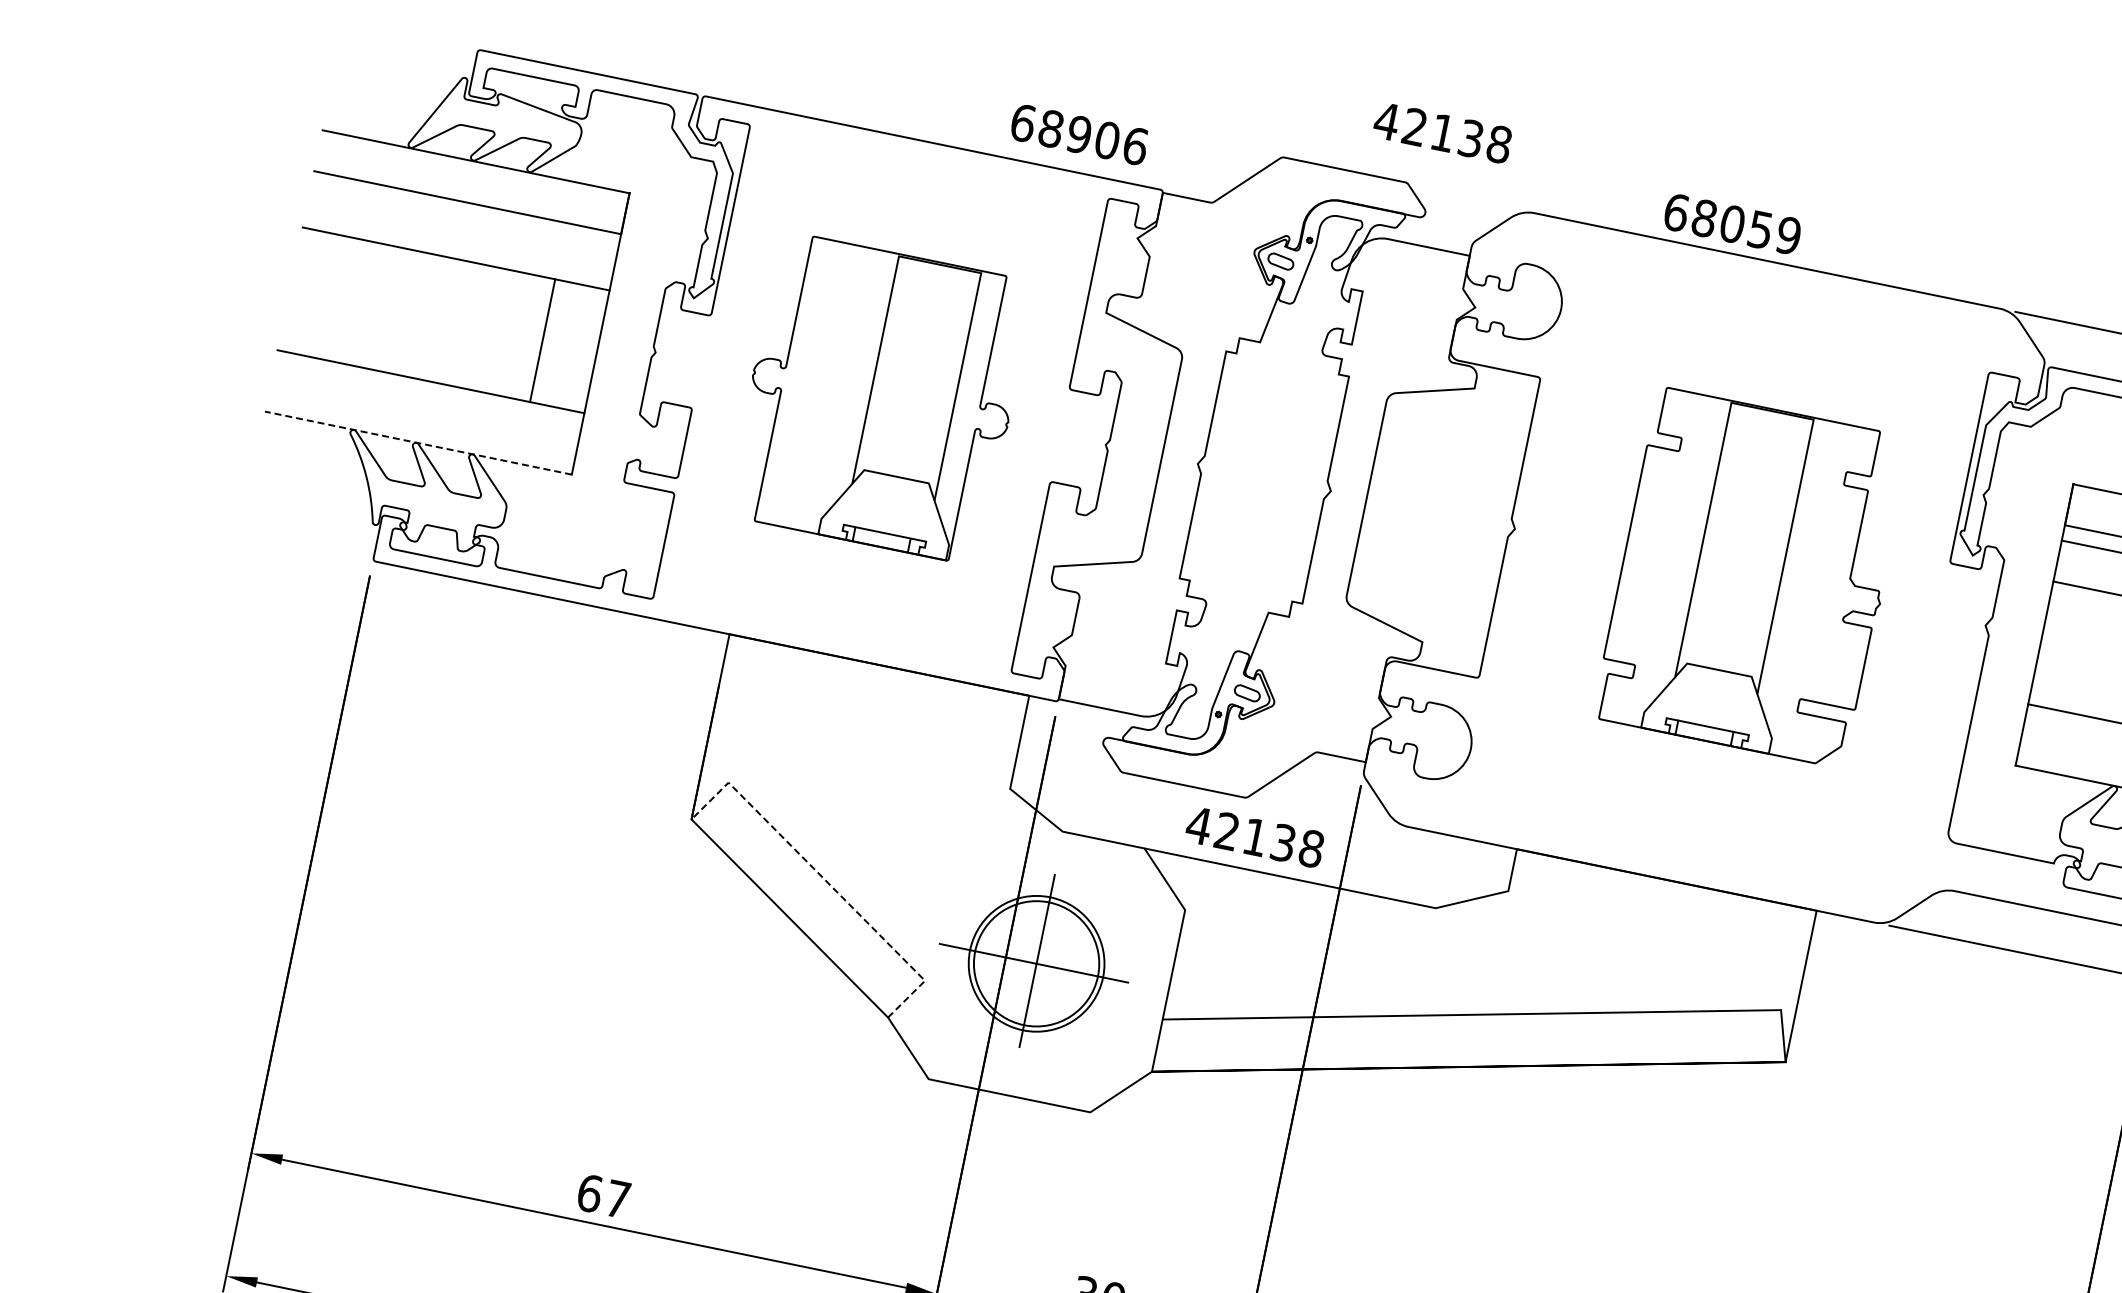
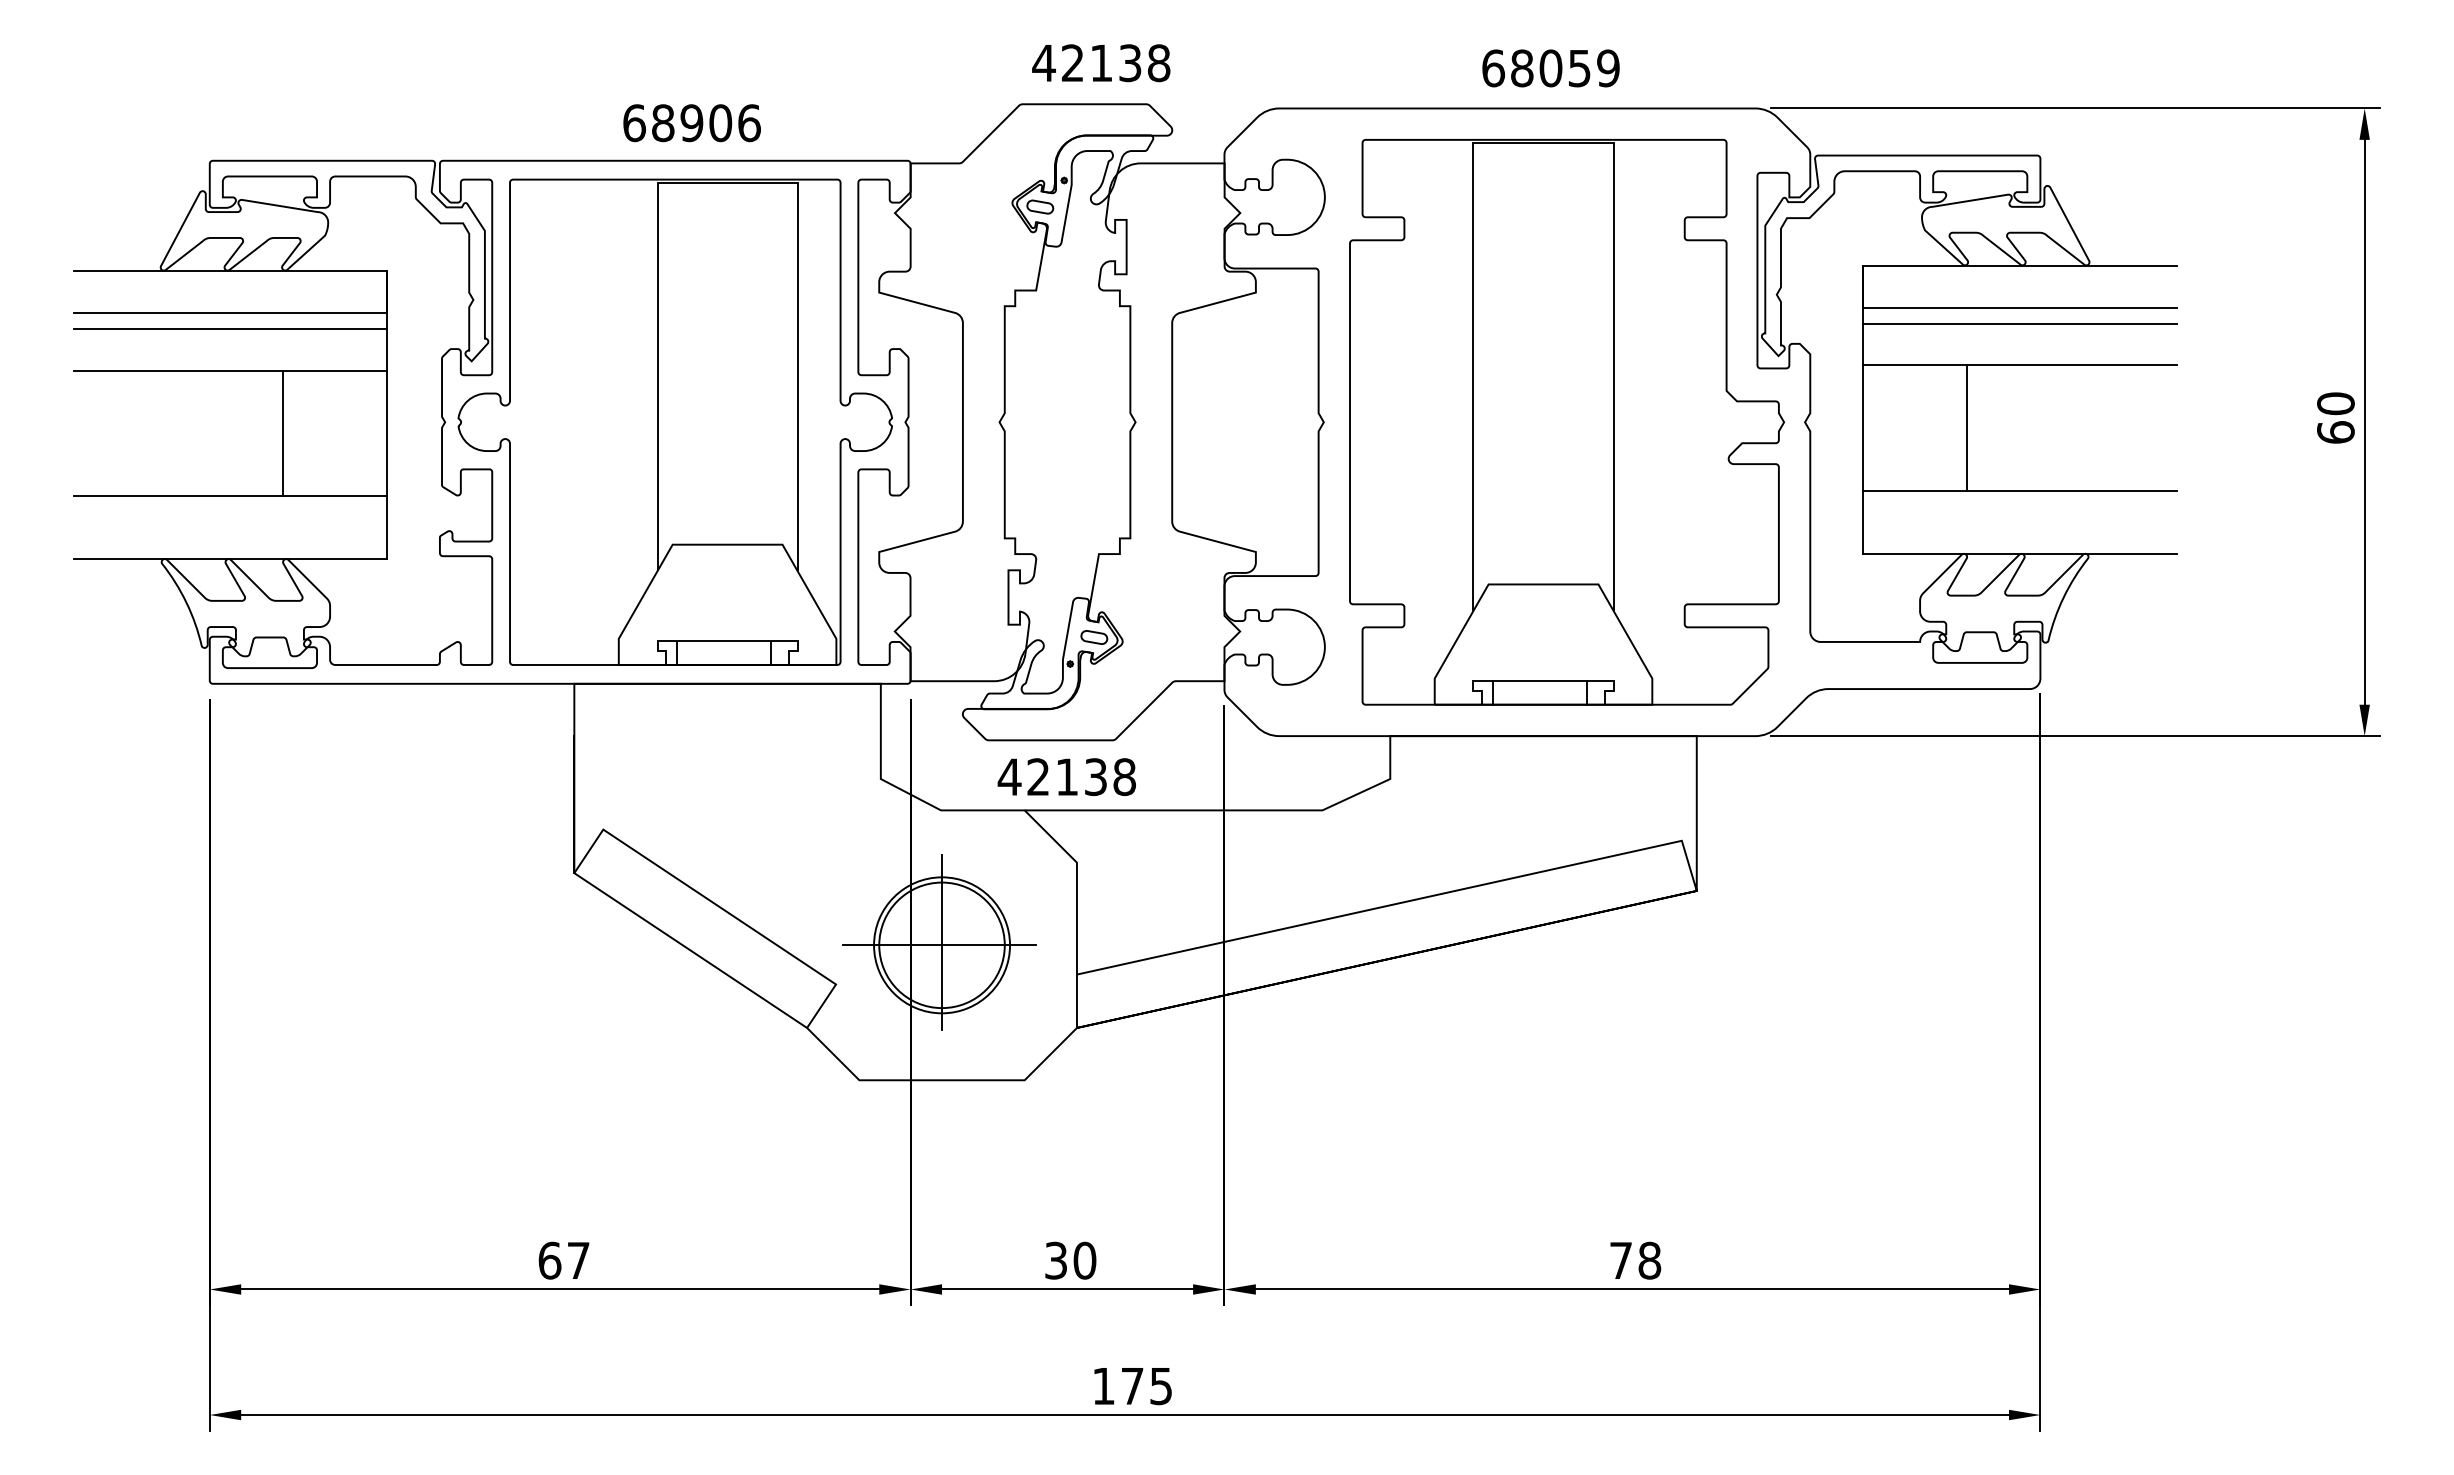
text: (1442, 133) -> (1101, 63), moved
text: (1078, 134) -> (691, 123), moved
line: (464, 217) -> (230, 328), added
text: (1732, 224) -> (1550, 68), moved
line: (542, 340) -> (282, 433), moved
part: (880, 397) -> (674, 421), size x1.67
line: (418, 442) -> (230, 558), dashed -> solid
part: (1752, 577) -> (1566, 422), size x1.67
text: (1254, 837) -> (1066, 777), moved
line: (826, 882) -> (719, 907), dashed -> solid

